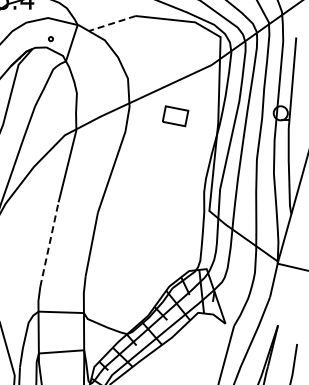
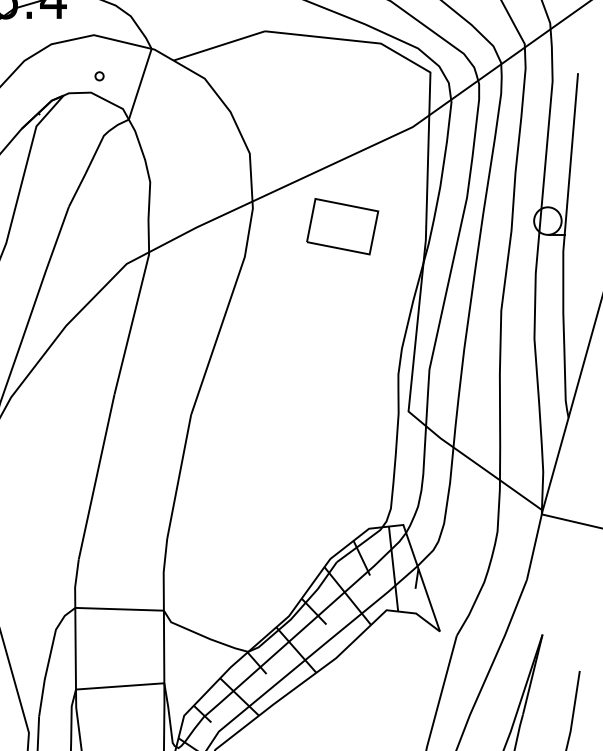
line: (112, 23) -> (219, 45), dashed -> solid
part: (175, 116) -> (342, 227), size x1.43
line: (49, 244) -> (96, 476), dashed -> solid

